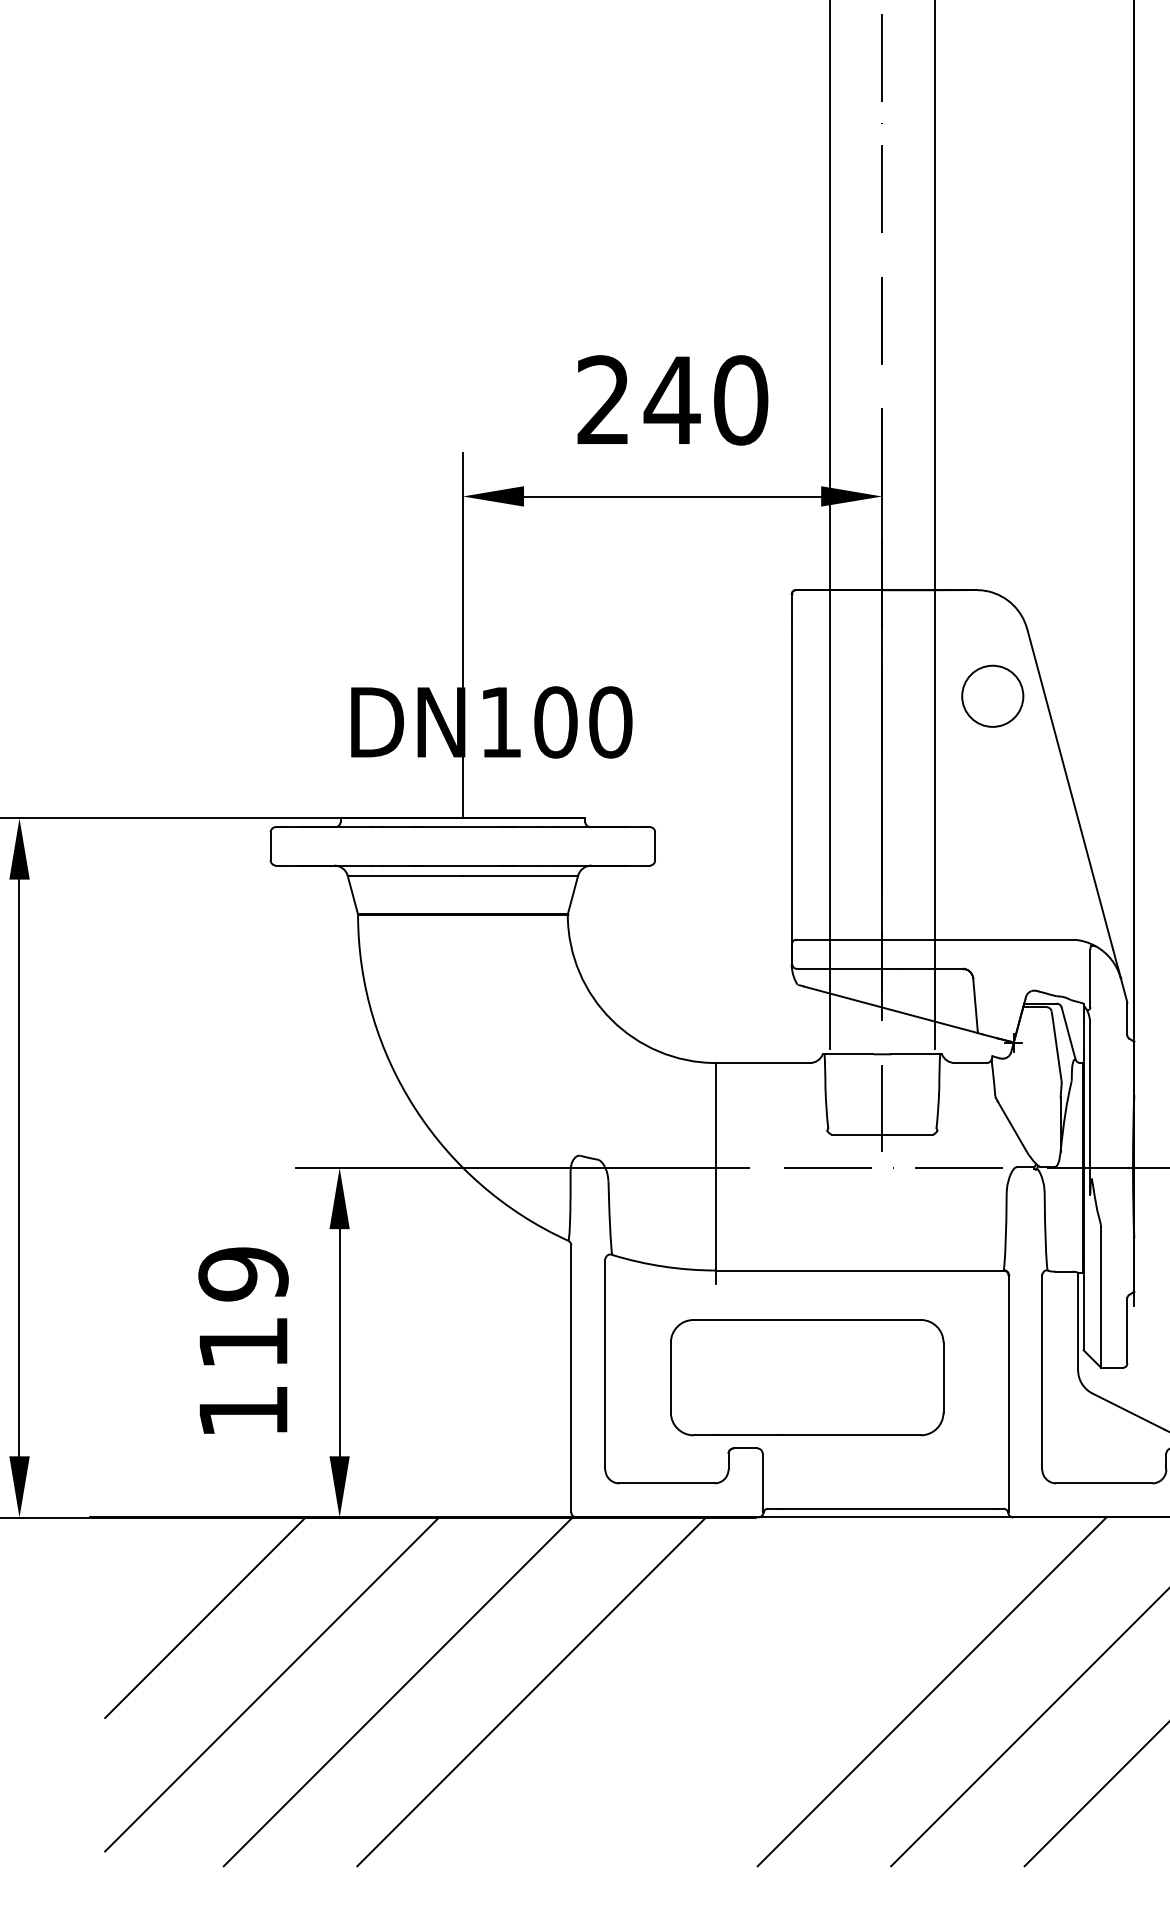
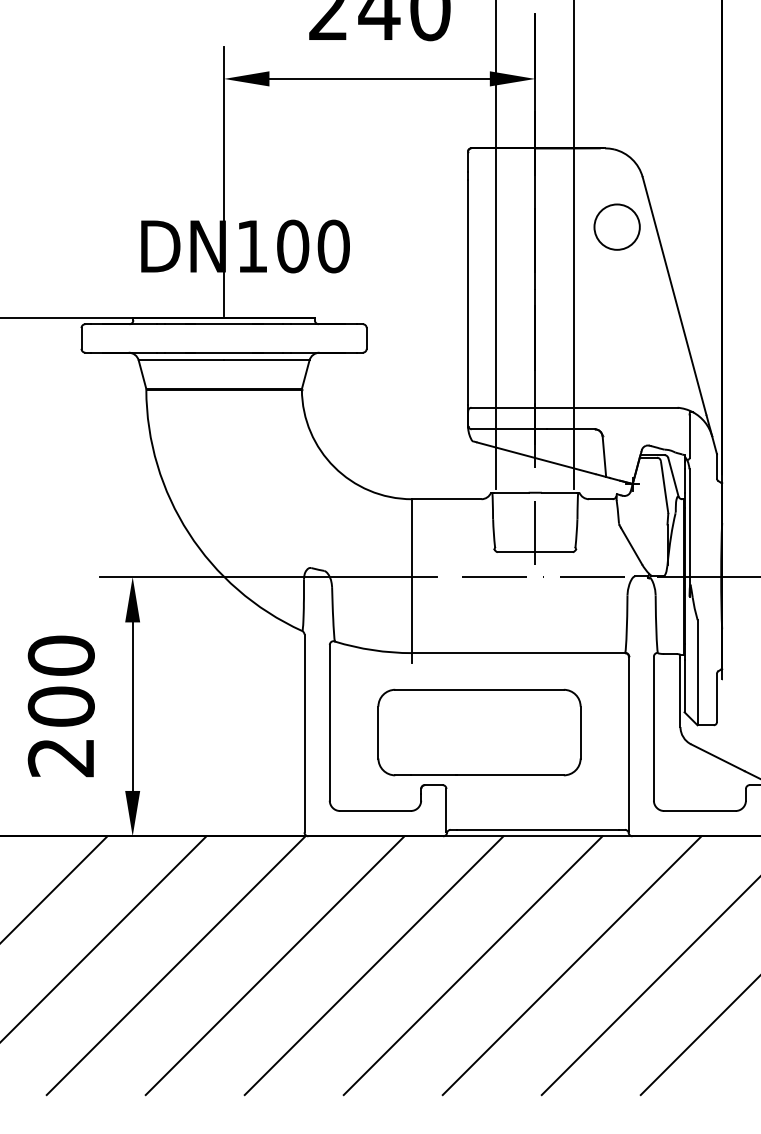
text: (243, 1342) -> (61, 706), 119 -> 200
line: (664, 1691) -> (373, 965), added
line: (798, 1691) -> (473, 965), added

